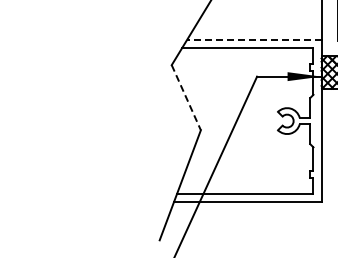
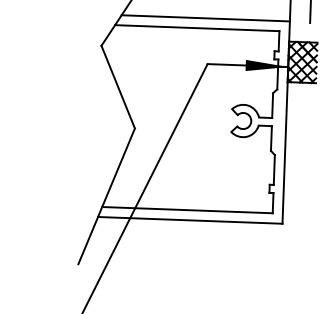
line: (253, 40) -> (204, 18), dashed -> solid
line: (186, 97) -> (118, 86), dashed -> solid

